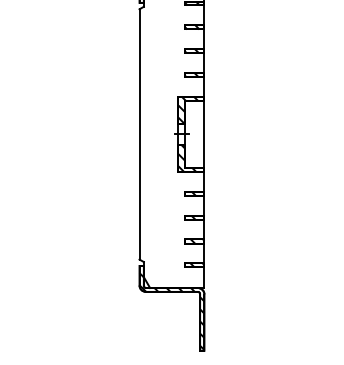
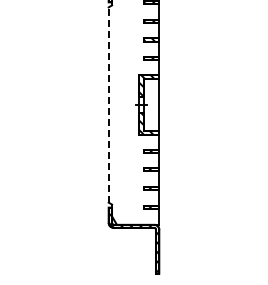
line: (139, 135) -> (108, 105), solid -> dashed

